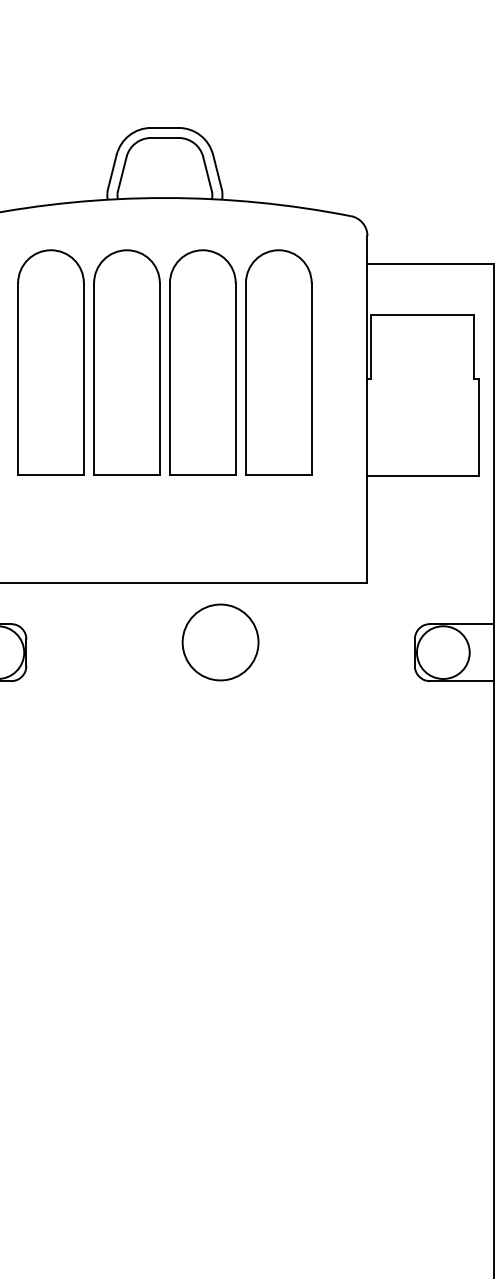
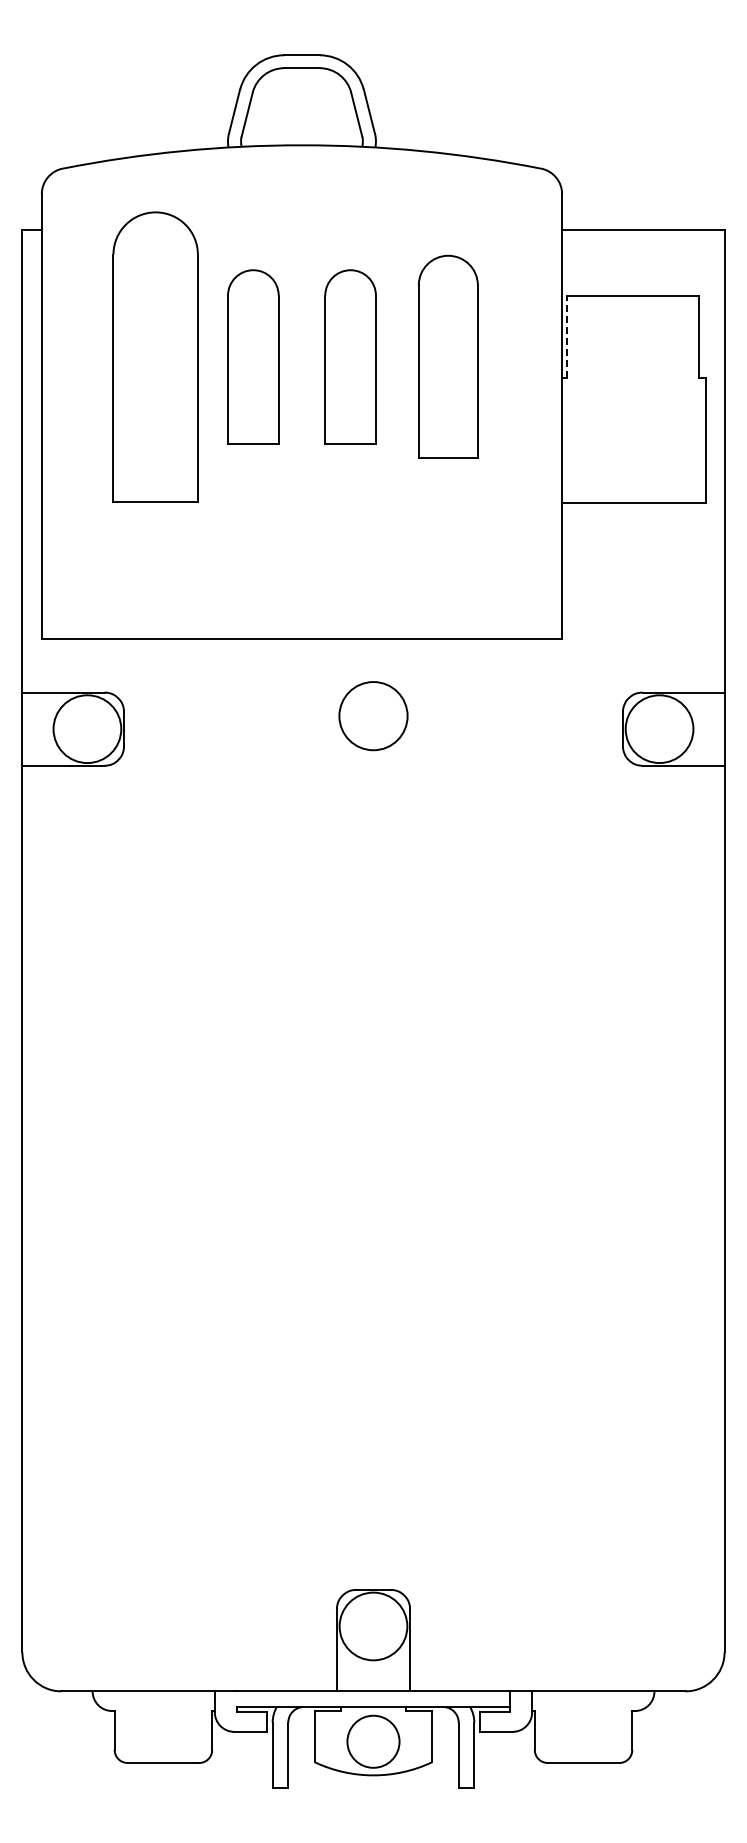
line: (370, 346) -> (566, 336), solid -> dashed
part: (127, 362) -> (253, 356), size x0.6
part: (202, 362) -> (350, 356), size x0.6
part: (279, 362) -> (448, 356), size x0.7
circle: (220, 641) -> (373, 715), size x0.7

